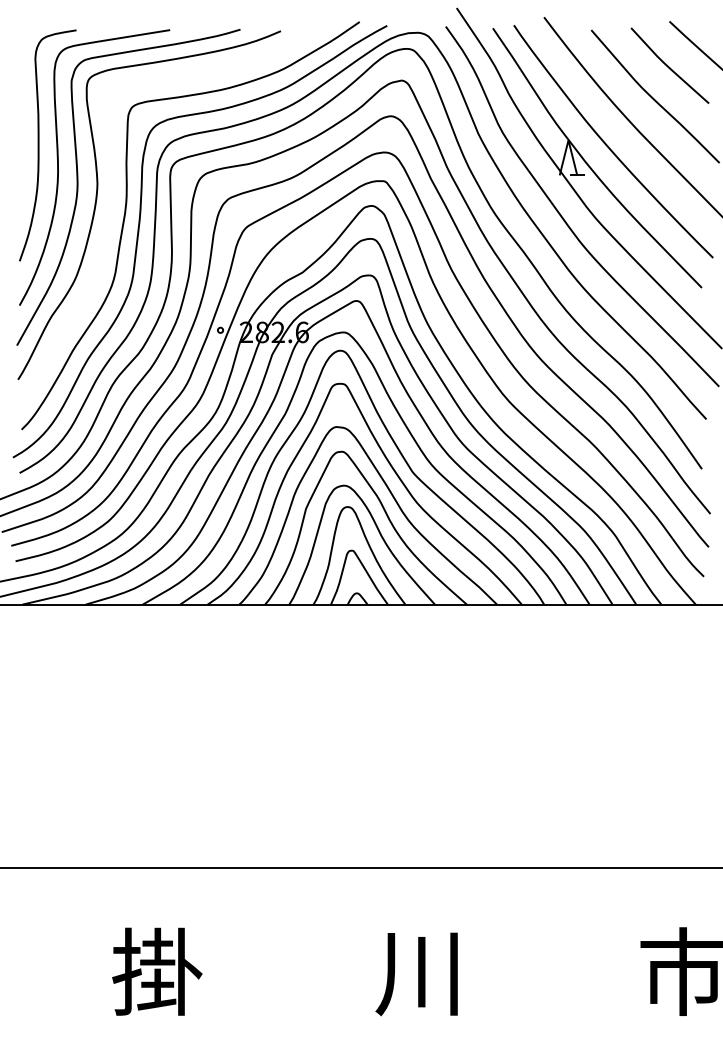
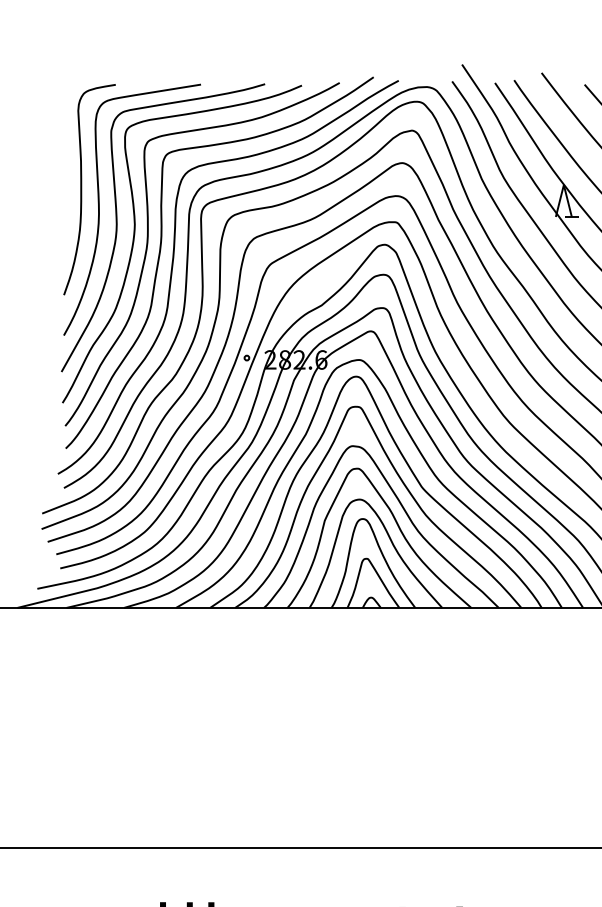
curve: (112, 204) -> (148, 243), added

